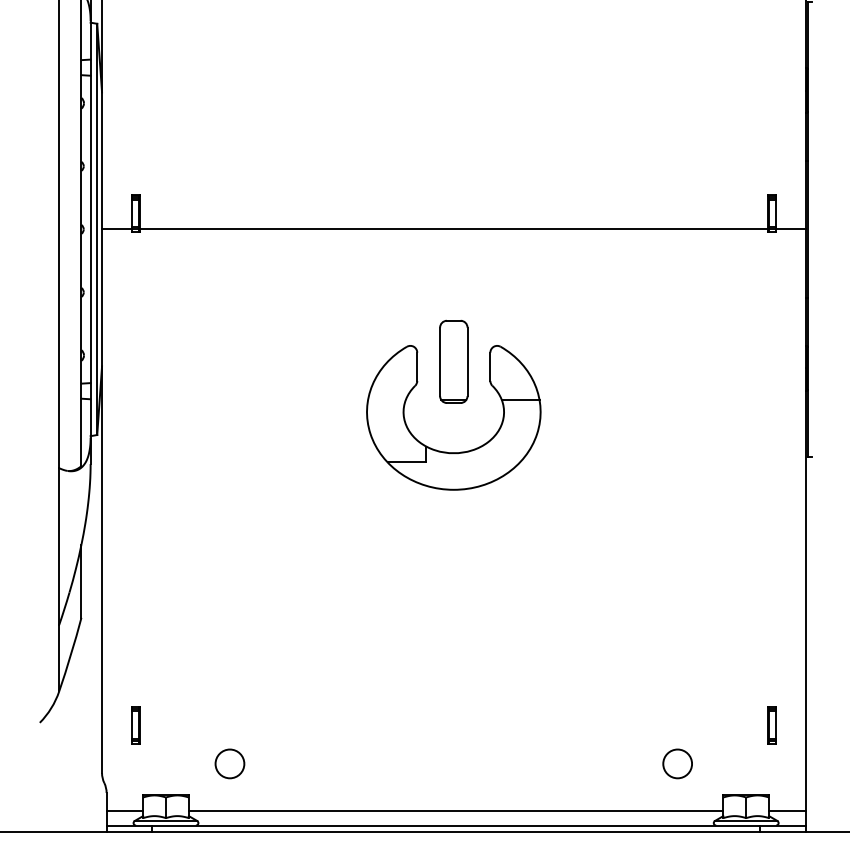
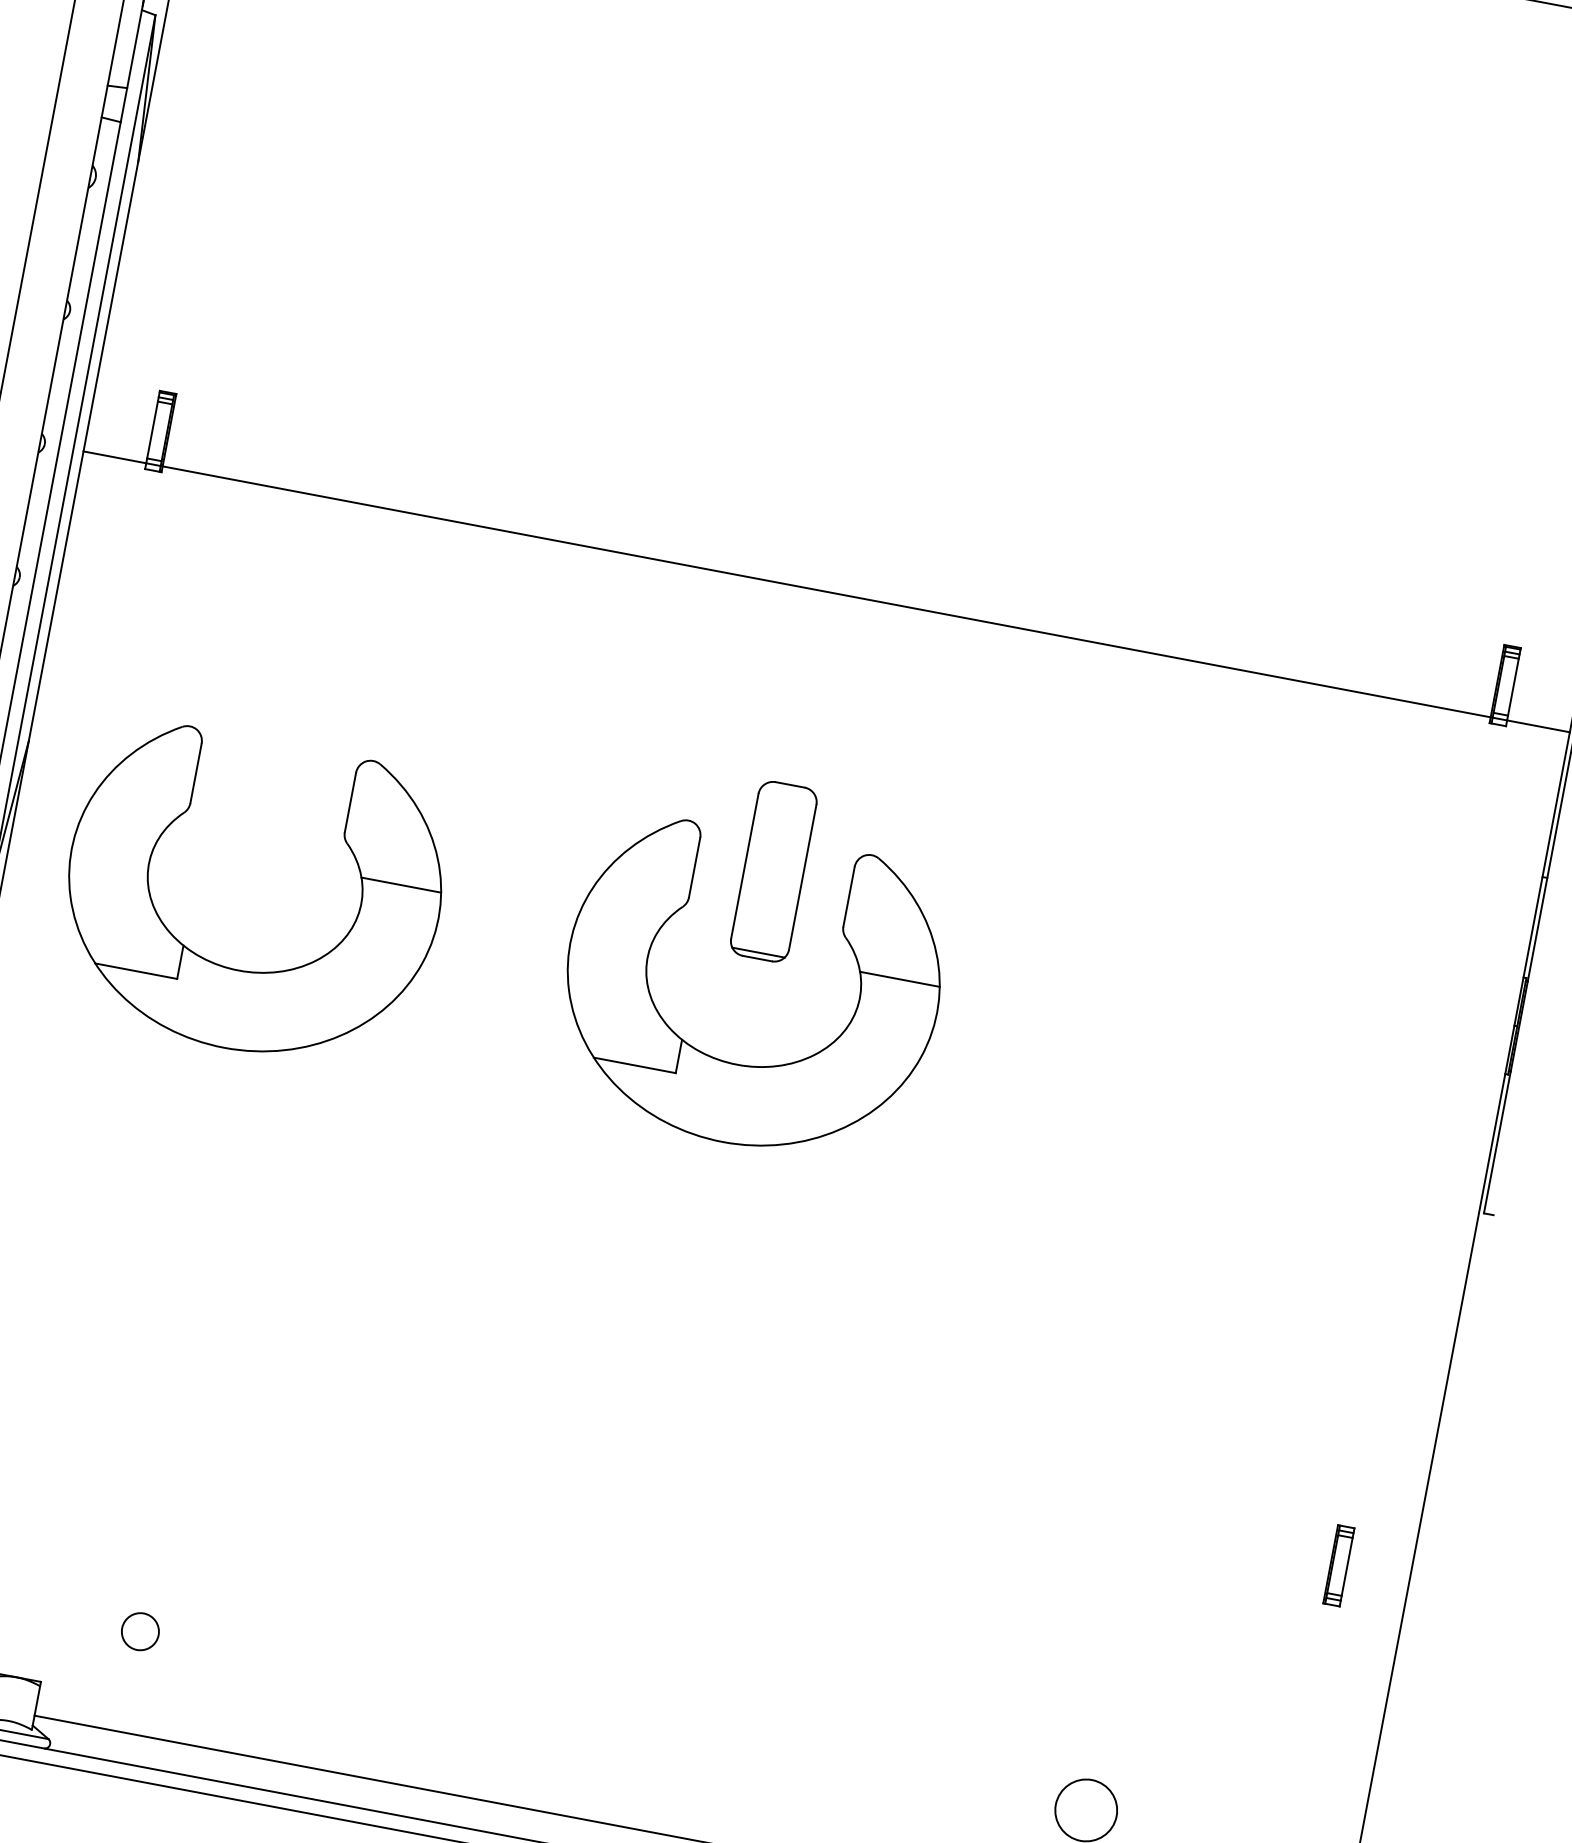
part: (210, 451) -> (223, 963), added
part: (771, 725) -> (1337, 1565), moved
circle: (229, 763) -> (139, 1630), size x0.6

